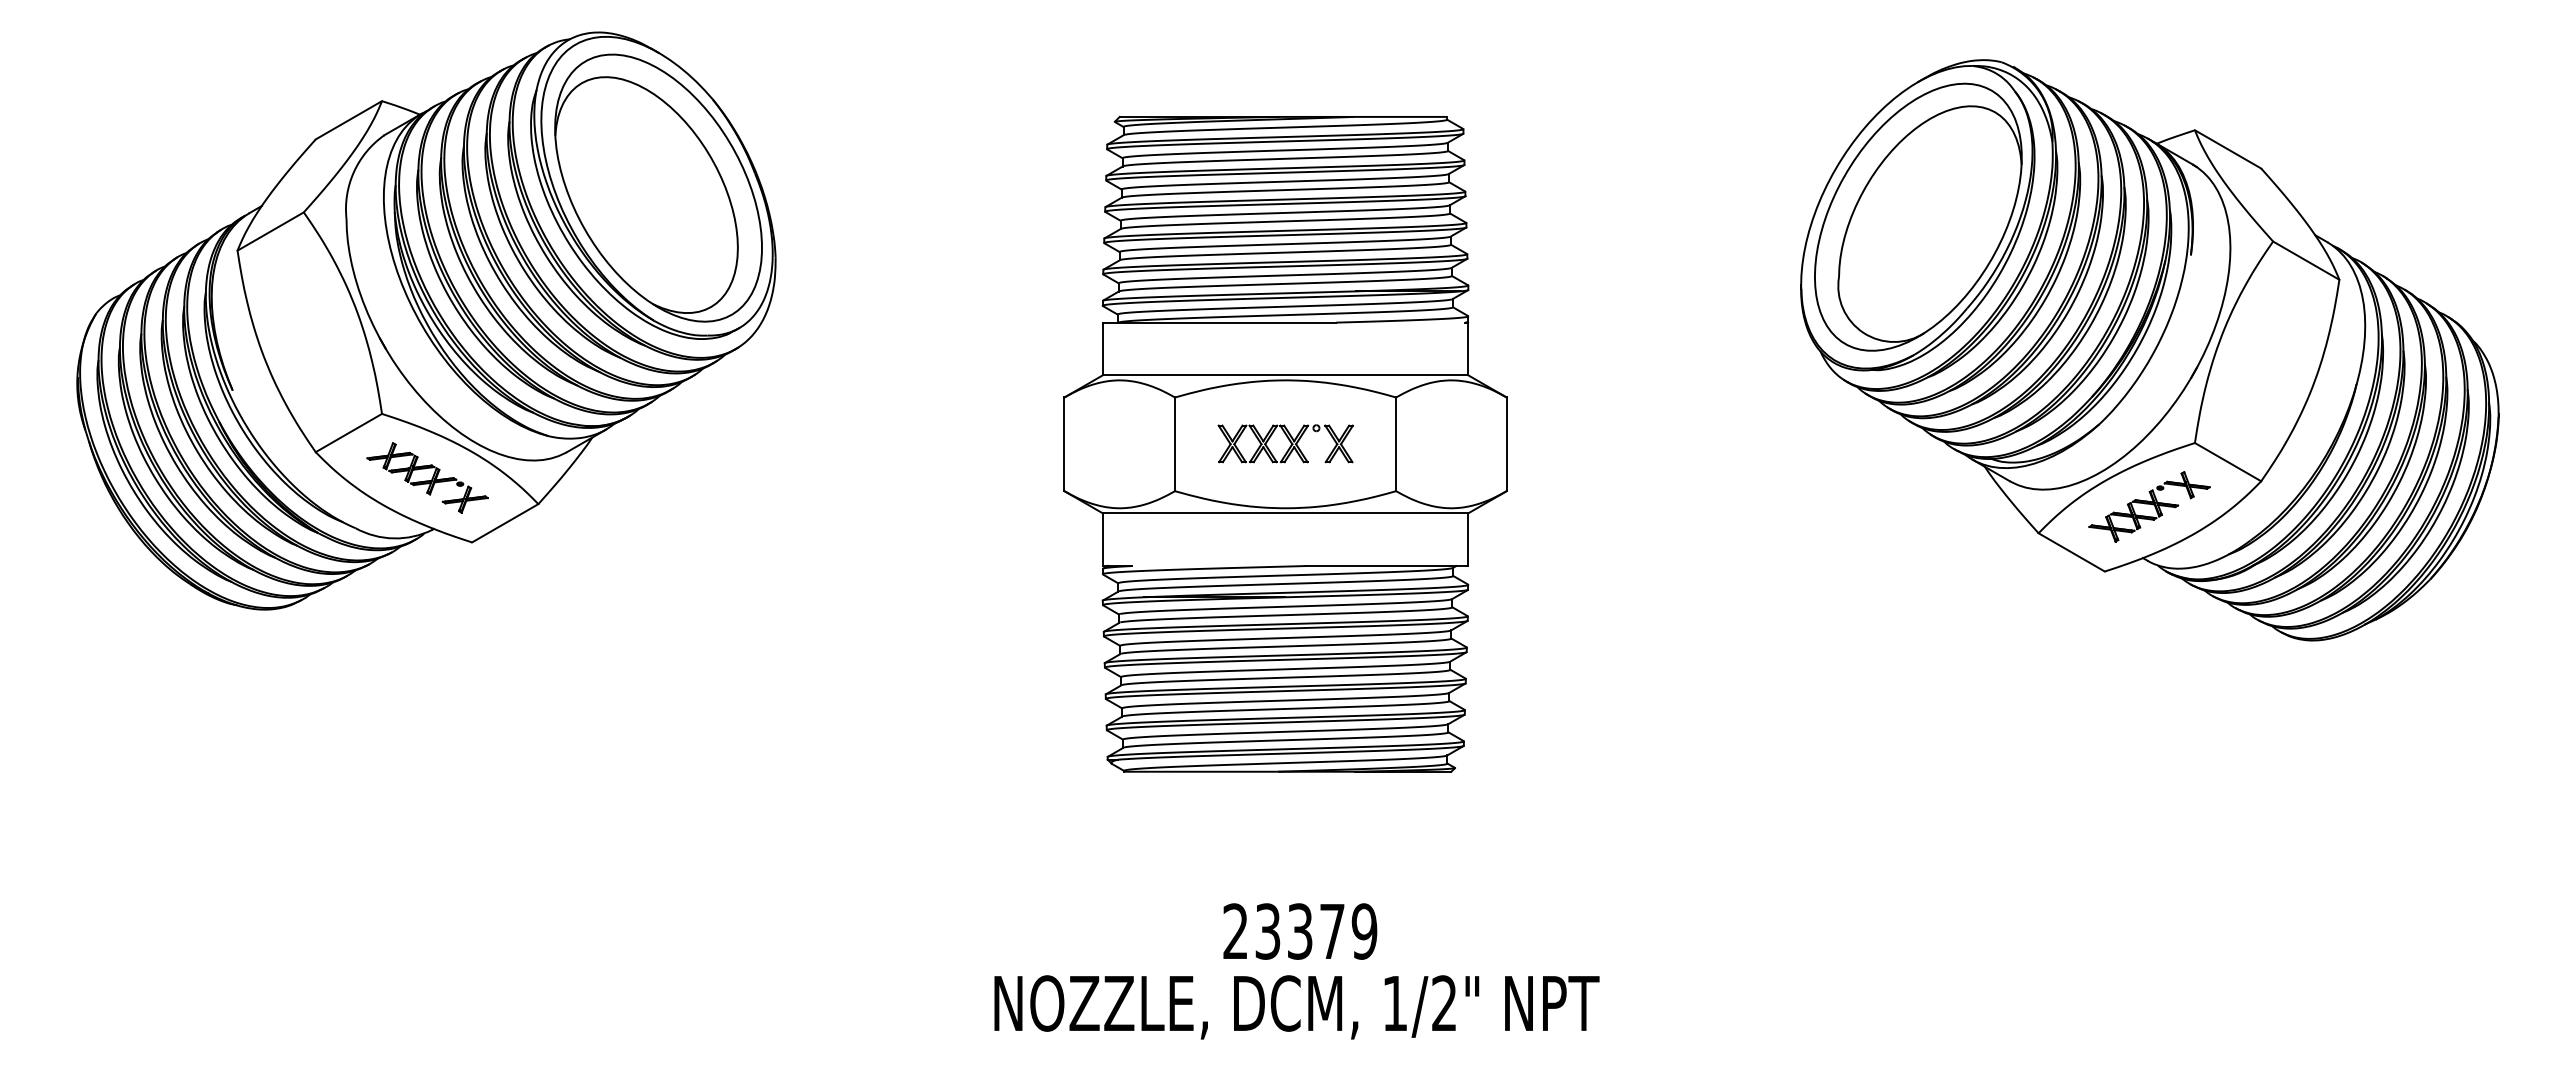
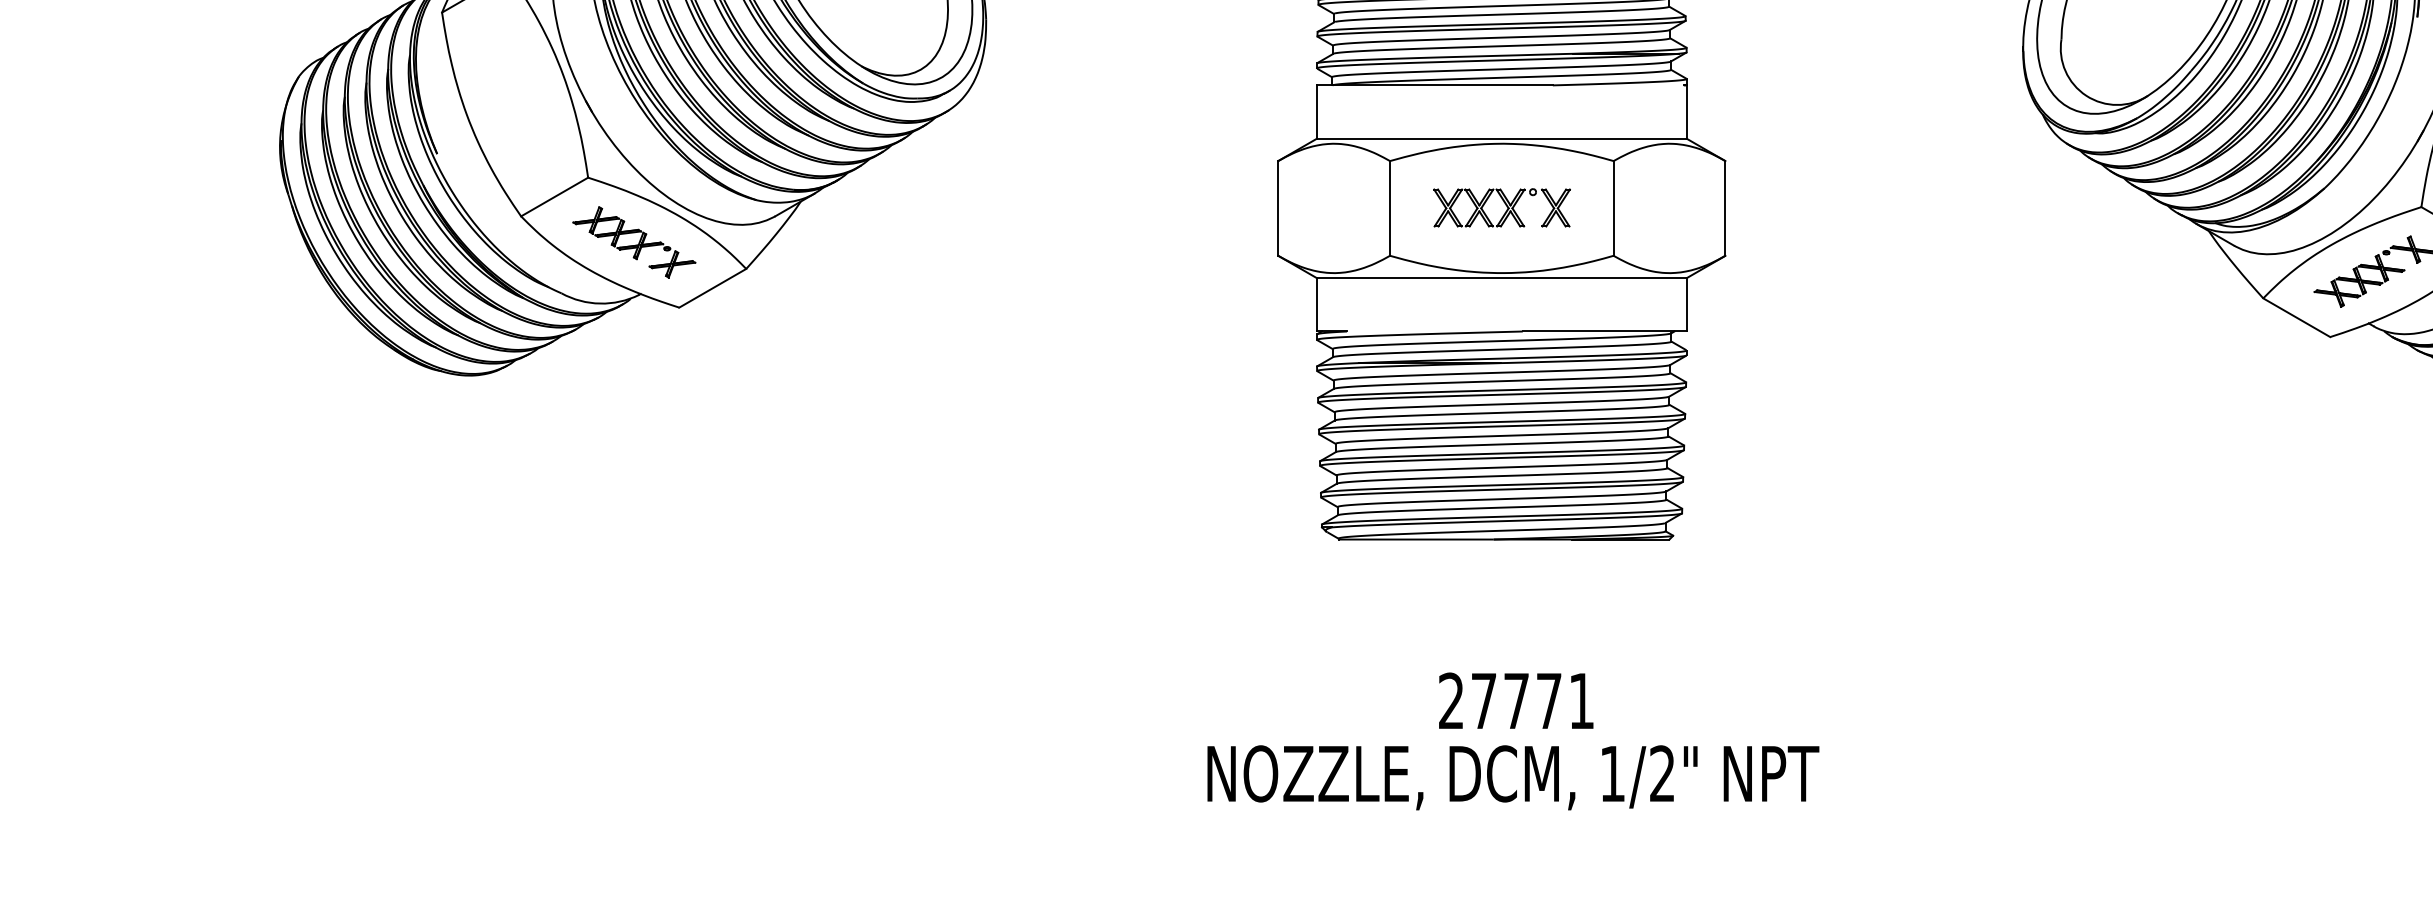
text: (1316, 931) -> (1533, 701), 23379 -> 27771

